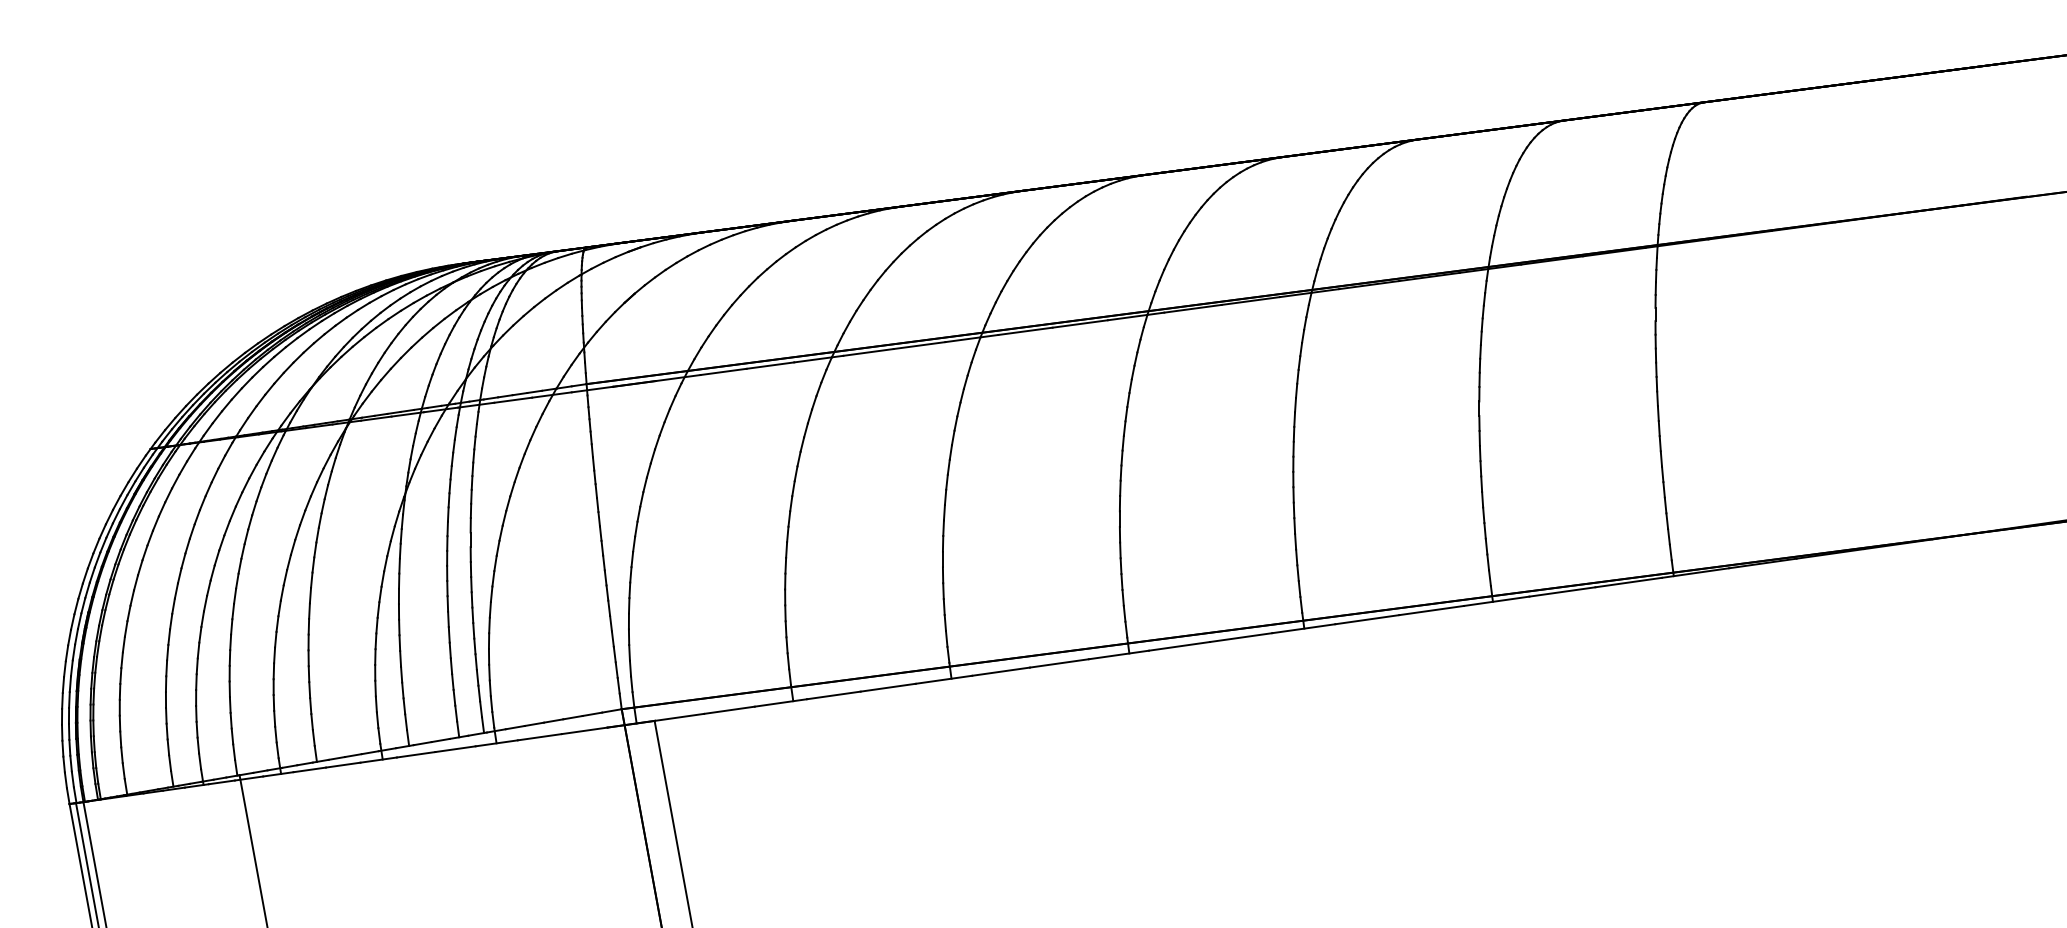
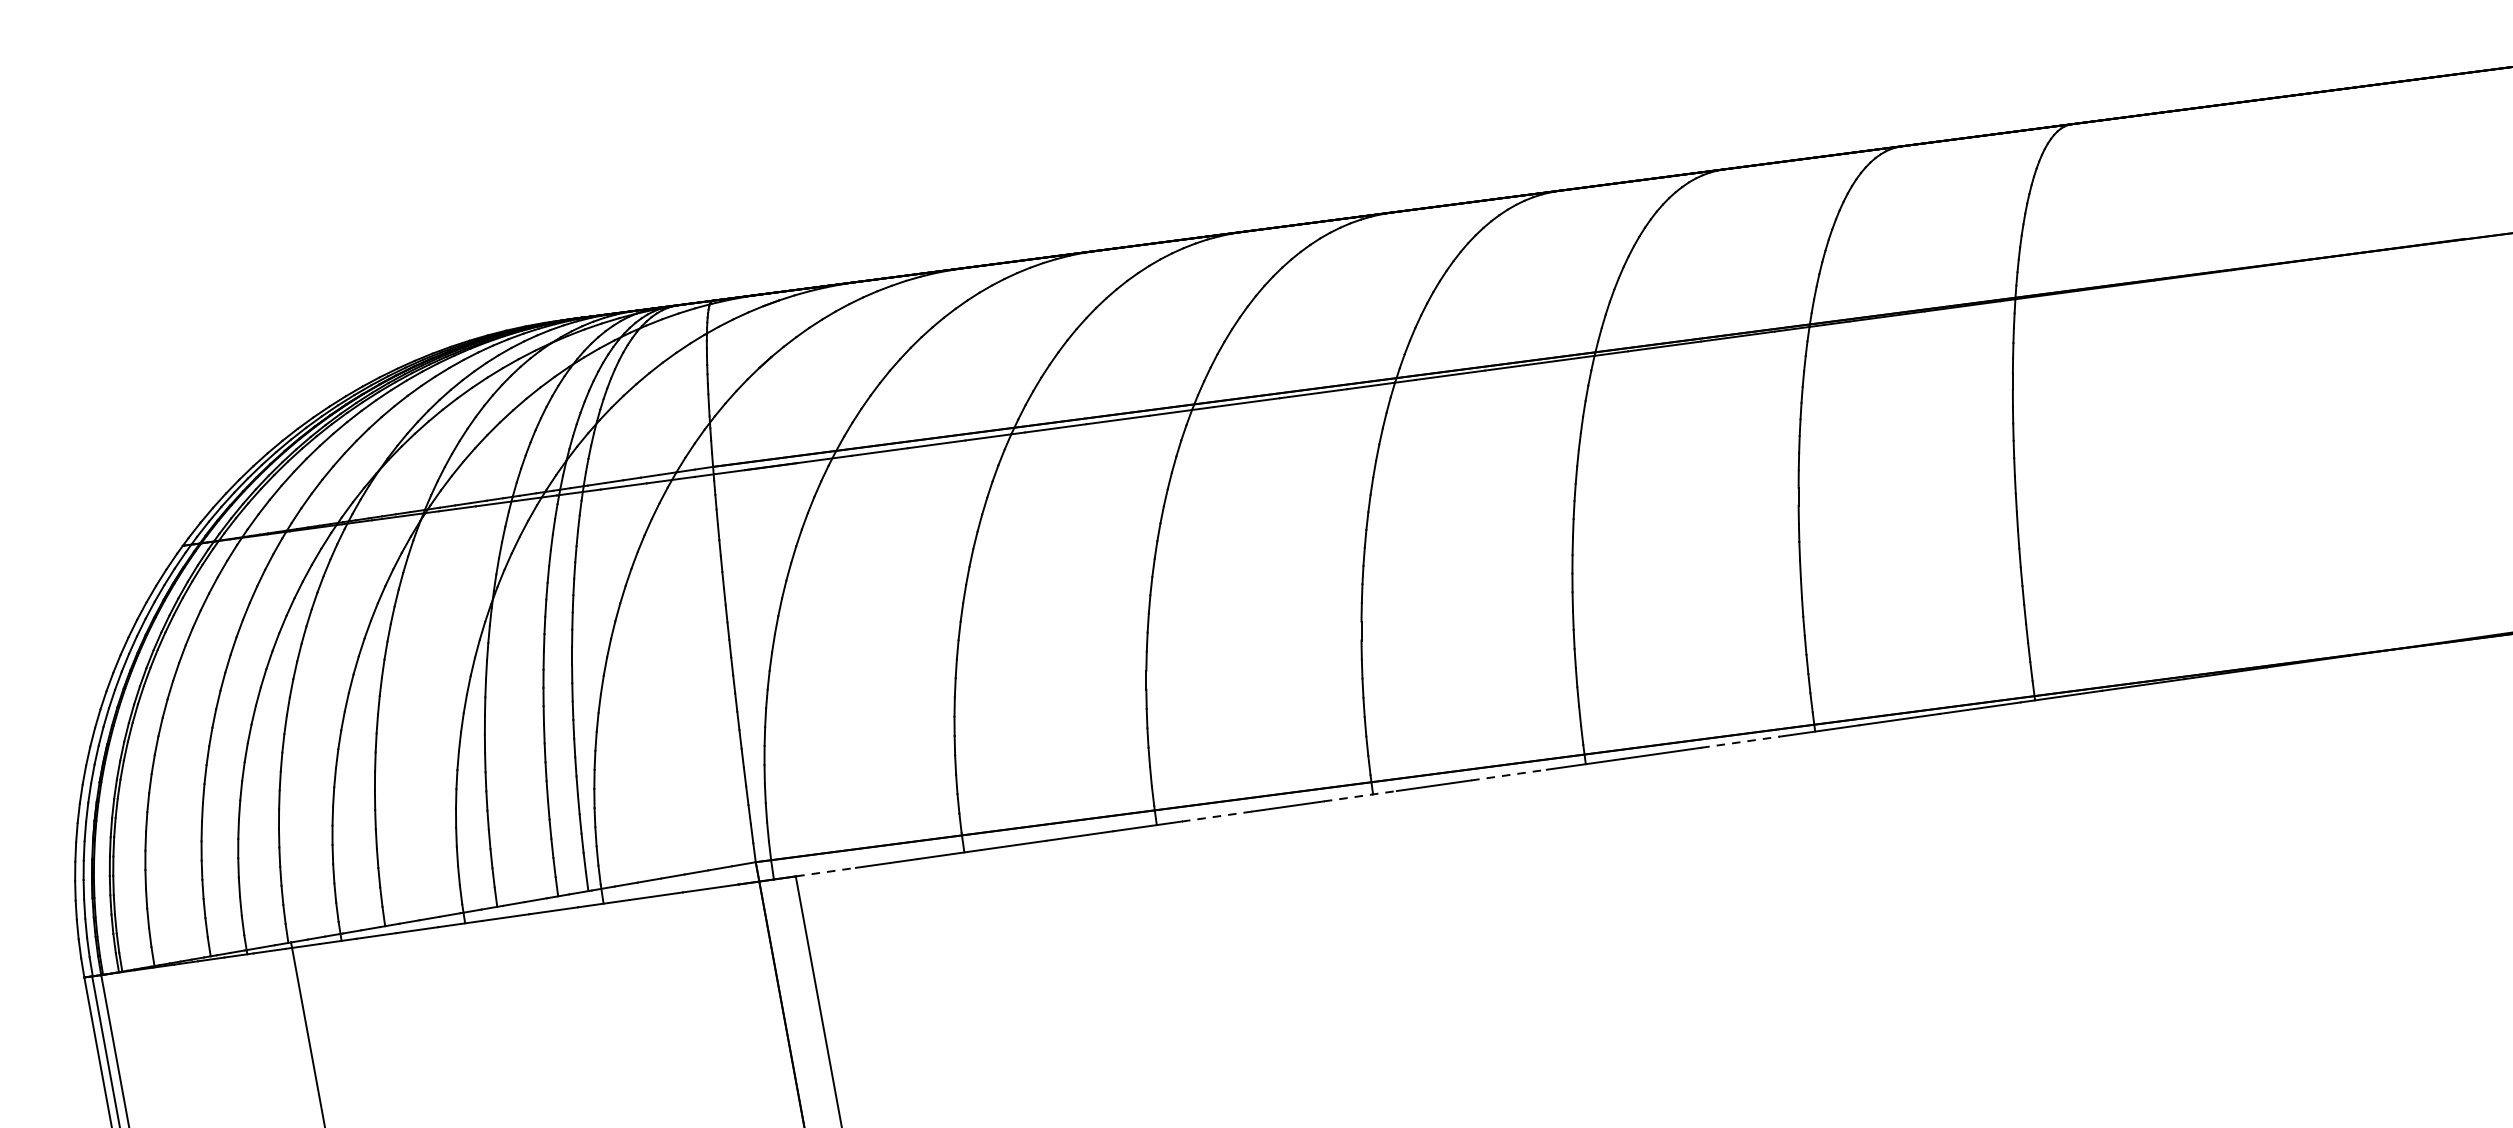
line: (1431, 610) -> (1740, 742), solid -> dashed
line: (1241, 637) -> (1509, 774), solid -> dashed
line: (1119, 654) -> (1361, 795), solid -> dashed
line: (1001, 671) -> (1217, 816), solid -> dashed
line: (679, 717) -> (826, 872), solid -> dashed

